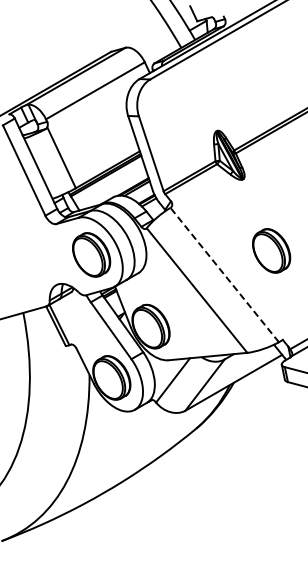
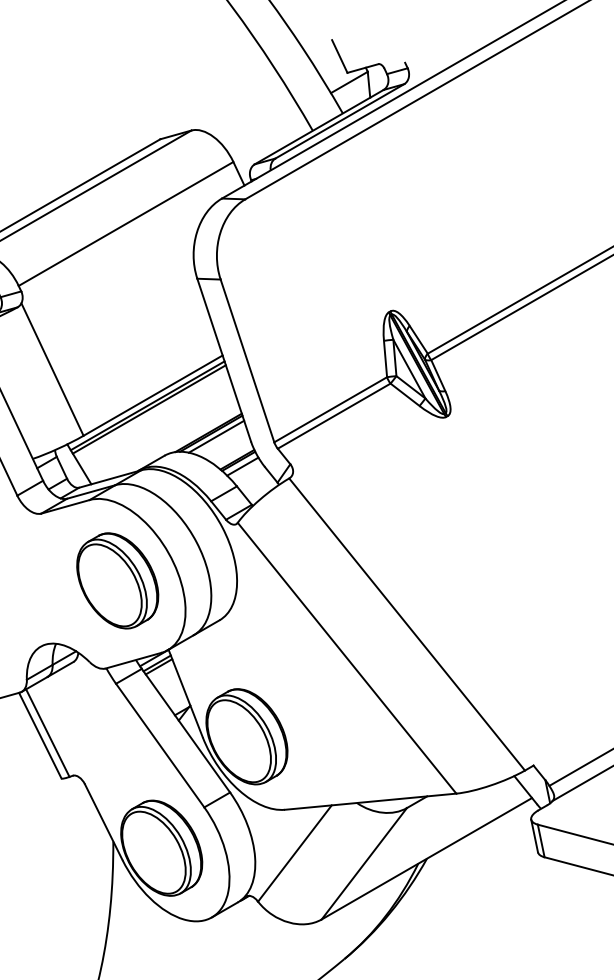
part: (271, 250) -> (508, 571), removed
line: (224, 274) -> (406, 623), dashed -> solid

